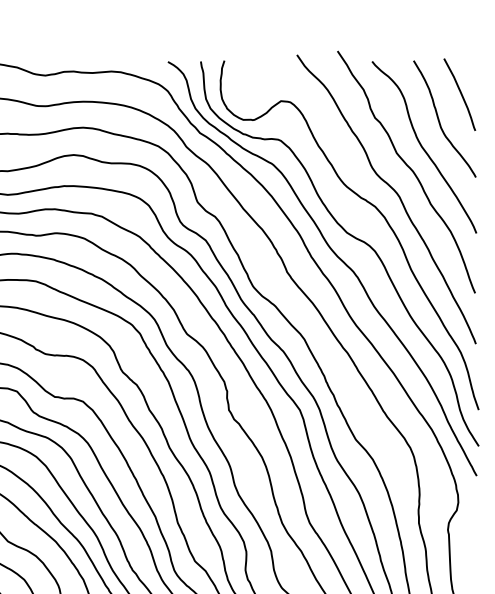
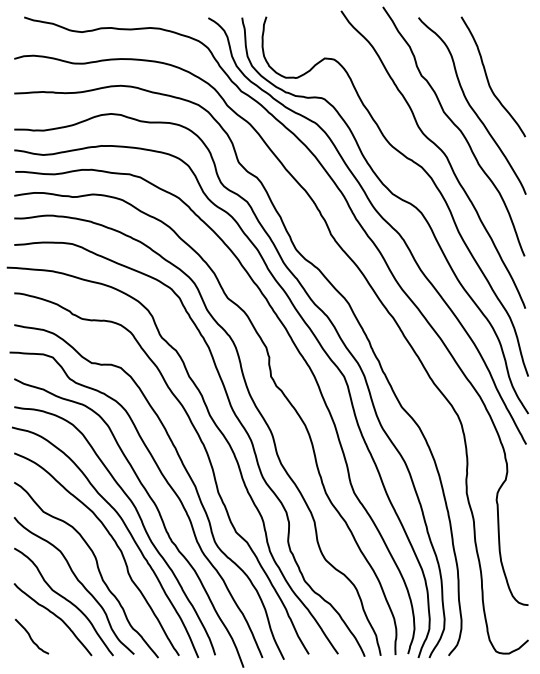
curve: (460, 94) -> (509, 51), removed

